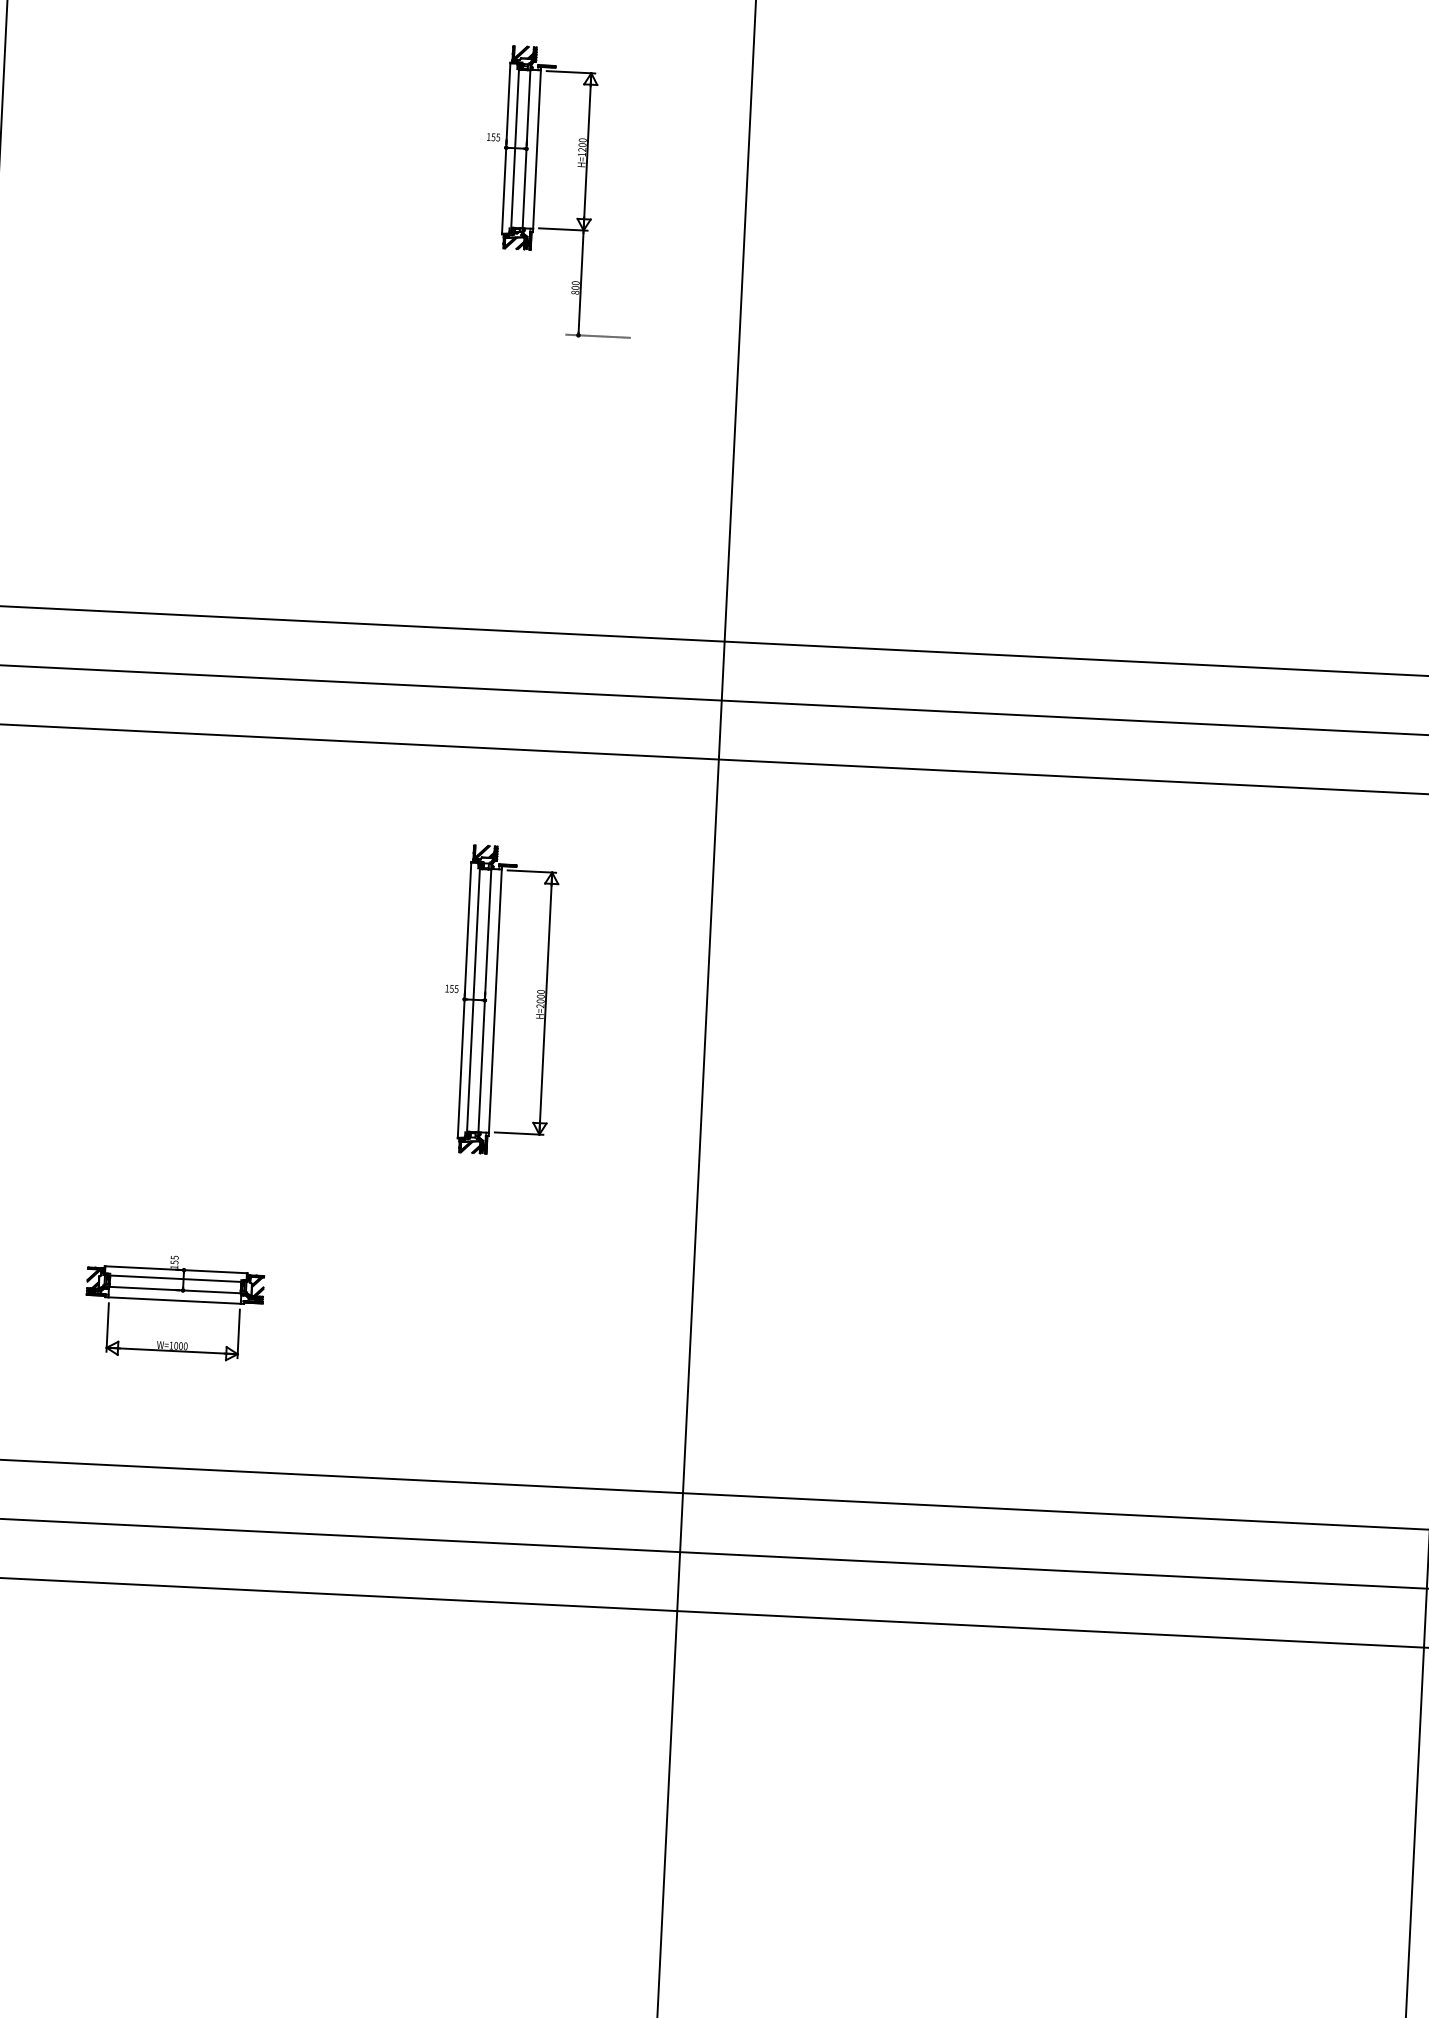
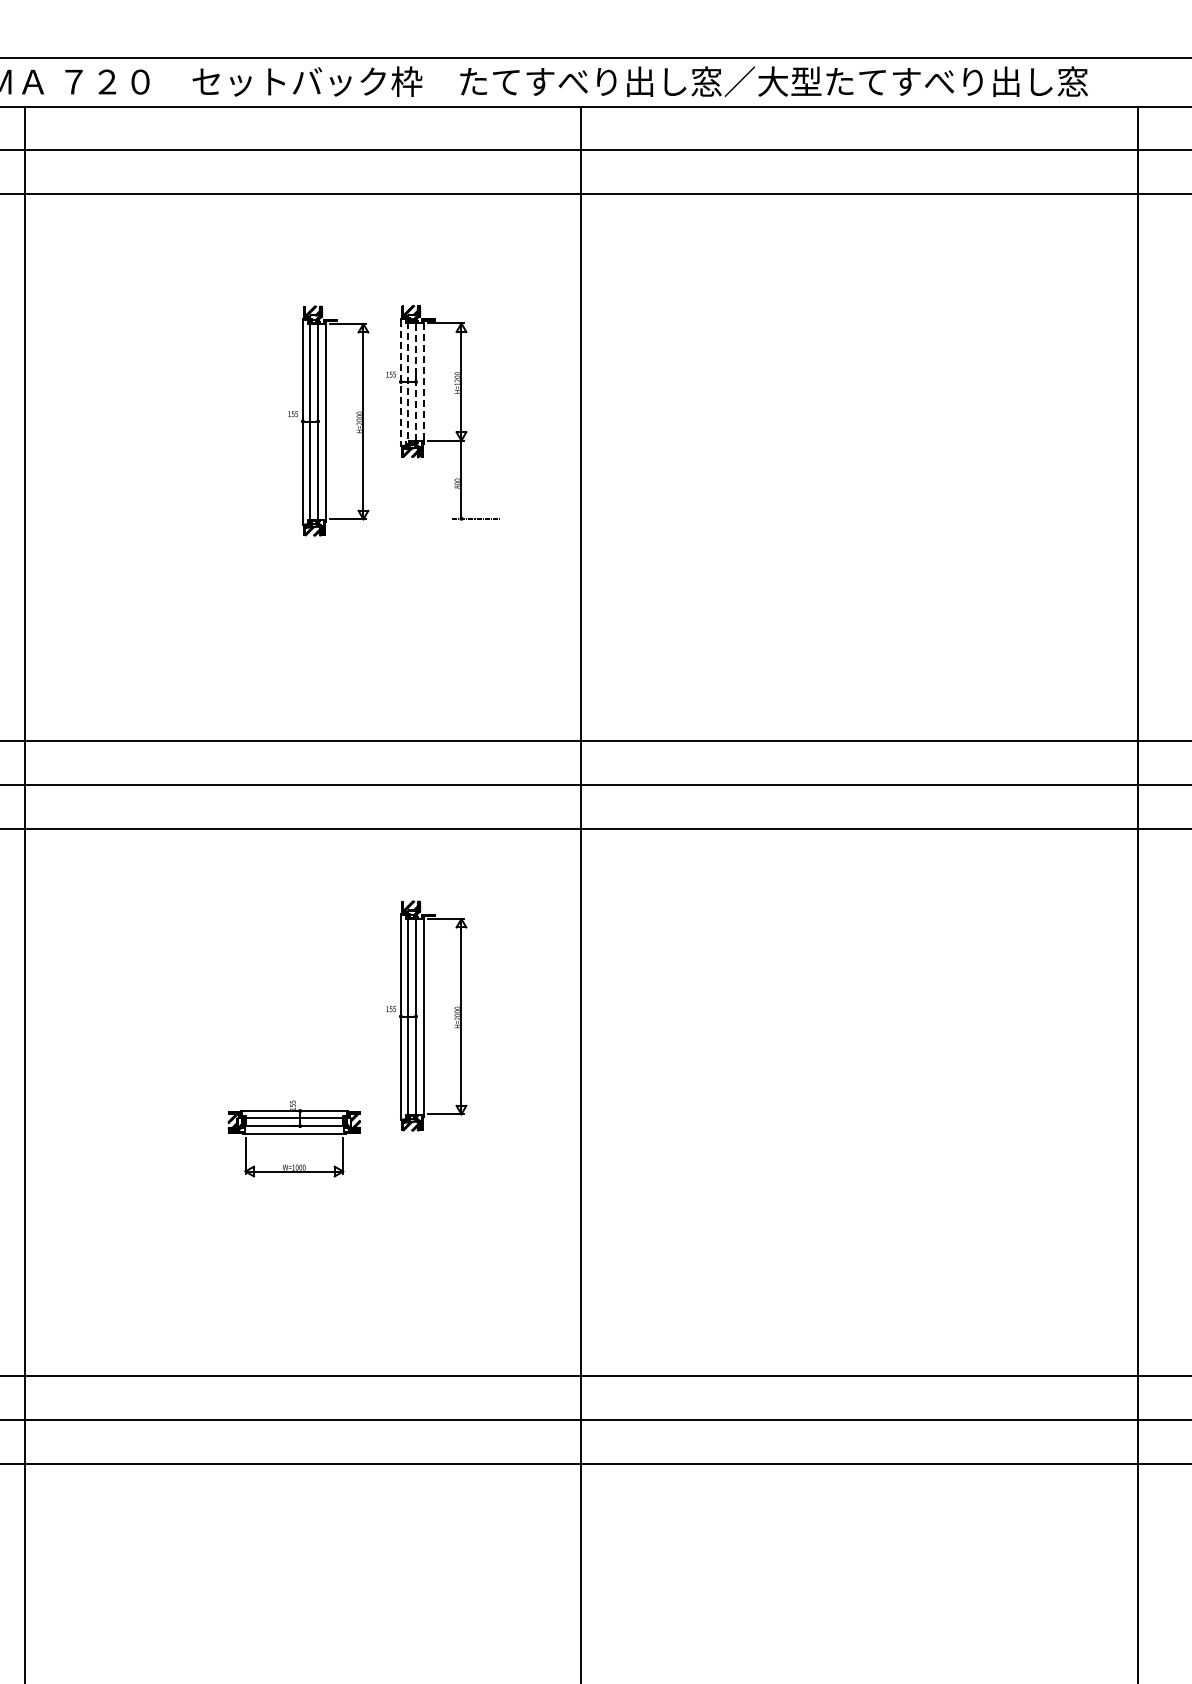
line: (515, 148) -> (407, 382), solid -> dashed
line: (505, 149) -> (400, 383), solid -> dashed
line: (527, 149) -> (416, 382), solid -> dashed
line: (536, 149) -> (423, 382), solid -> dashed
part: (406, 194) -> (328, 420), added
part: (173, 1306) -> (293, 1138), moved

